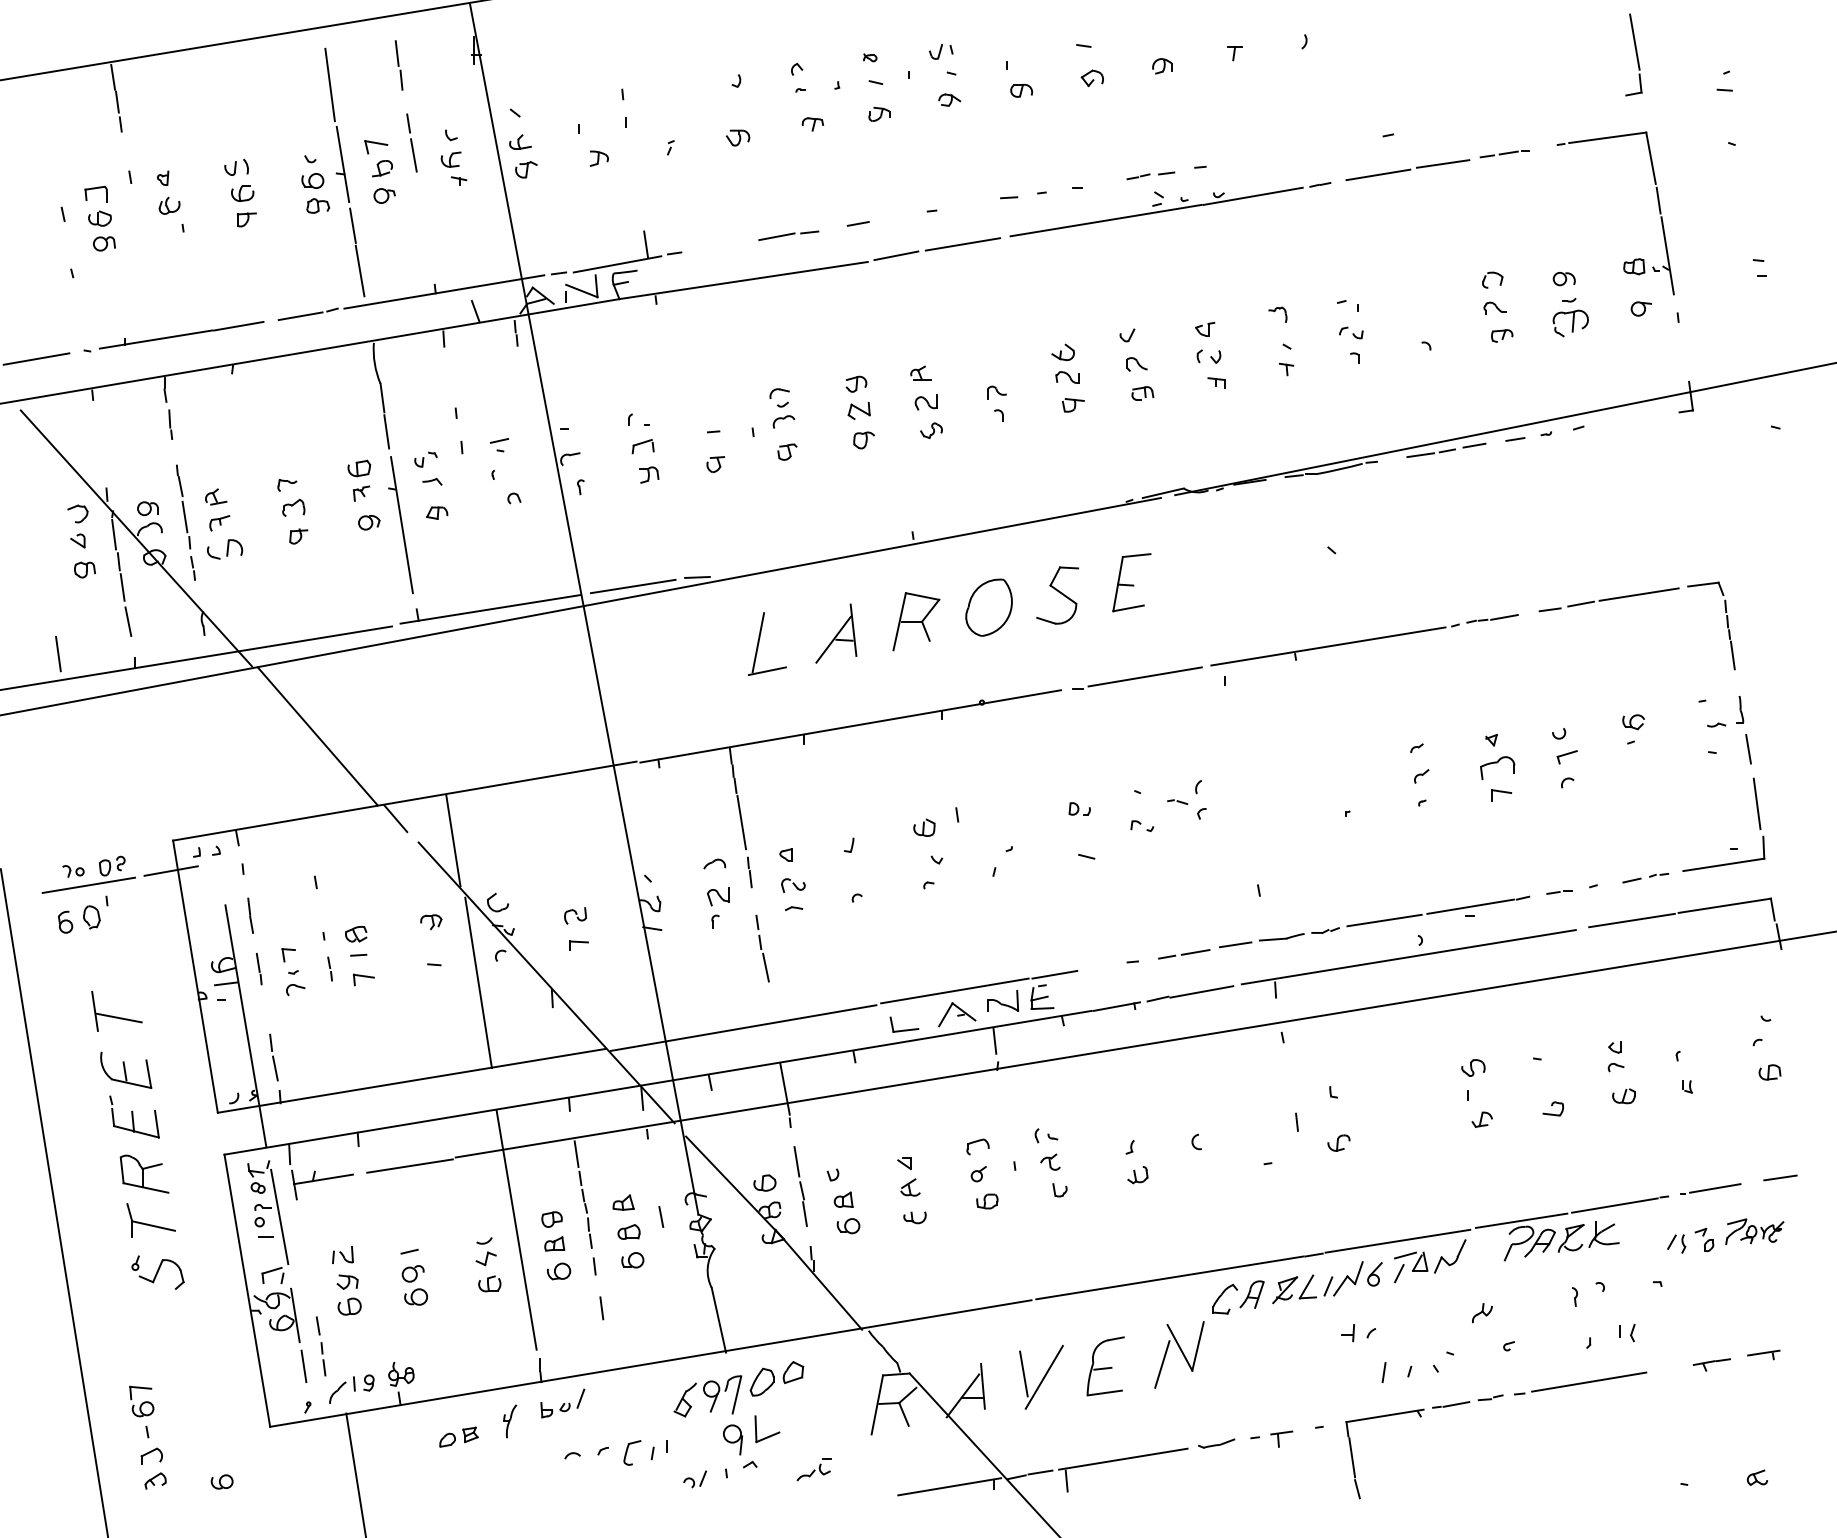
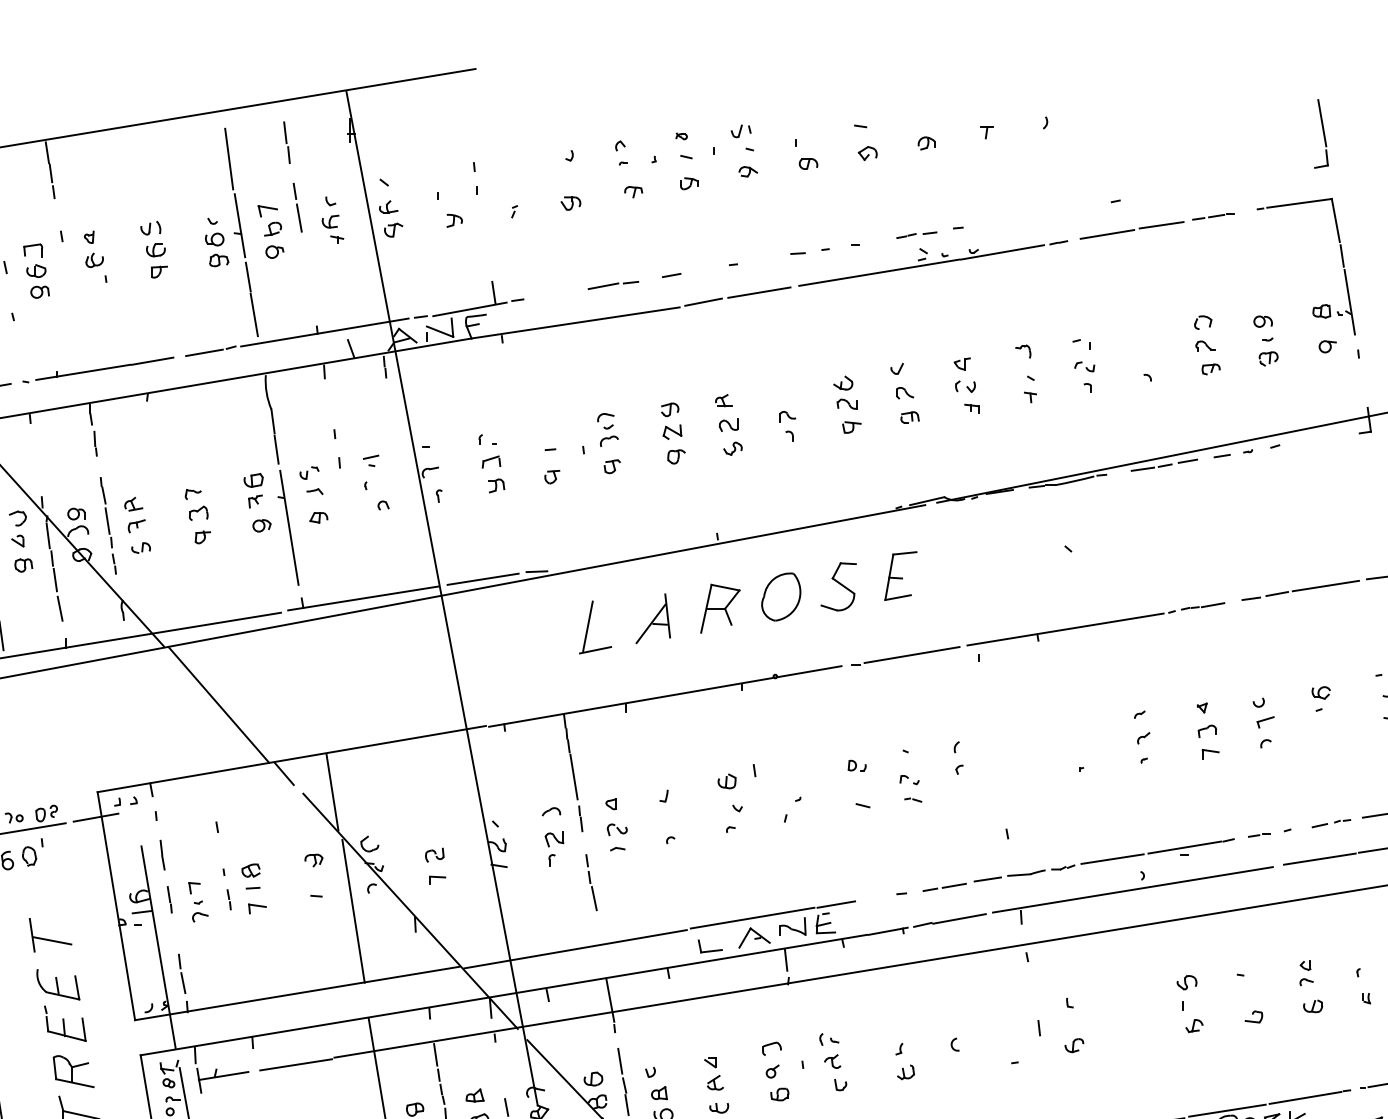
part: (1570, 323) -> (1268, 358), size x0.62
part: (224, 548) -> (140, 547), size x0.62
part: (1497, 767) -> (1207, 730), size x0.62
part: (1177, 801) -> (913, 799), moved

